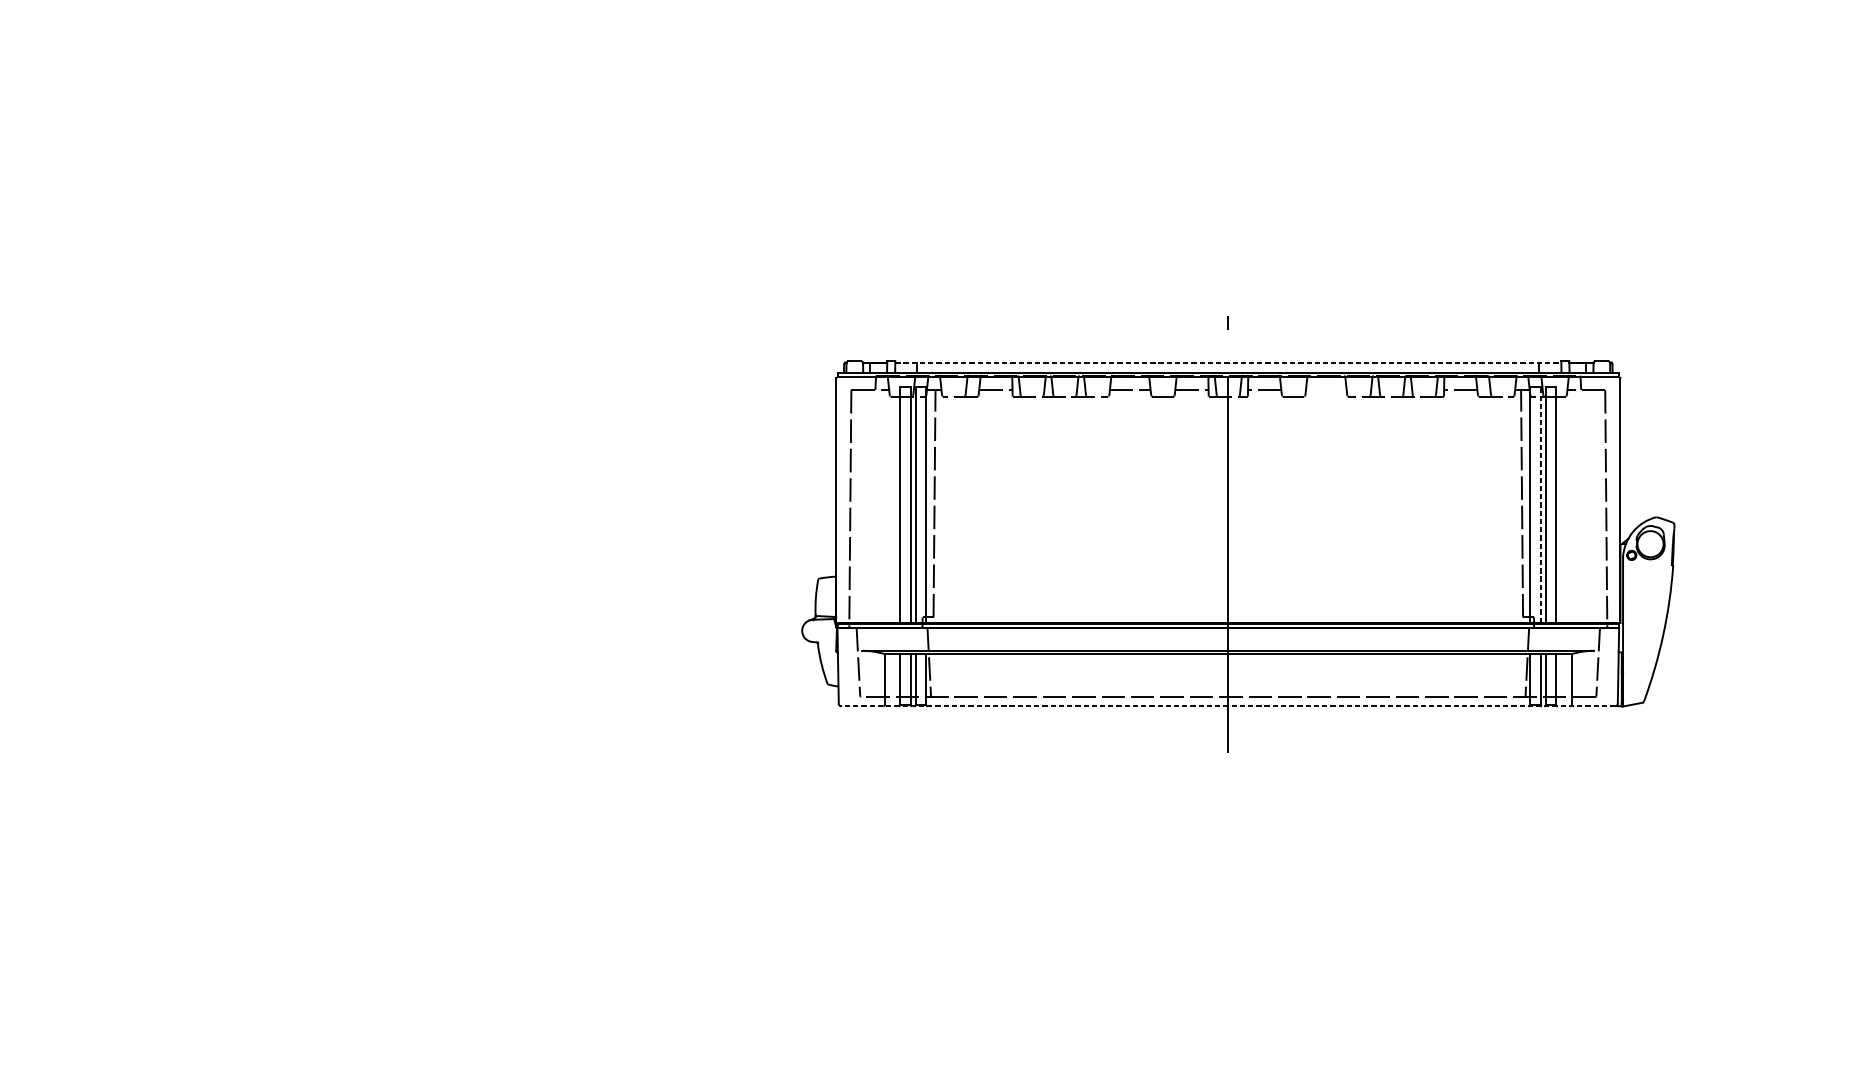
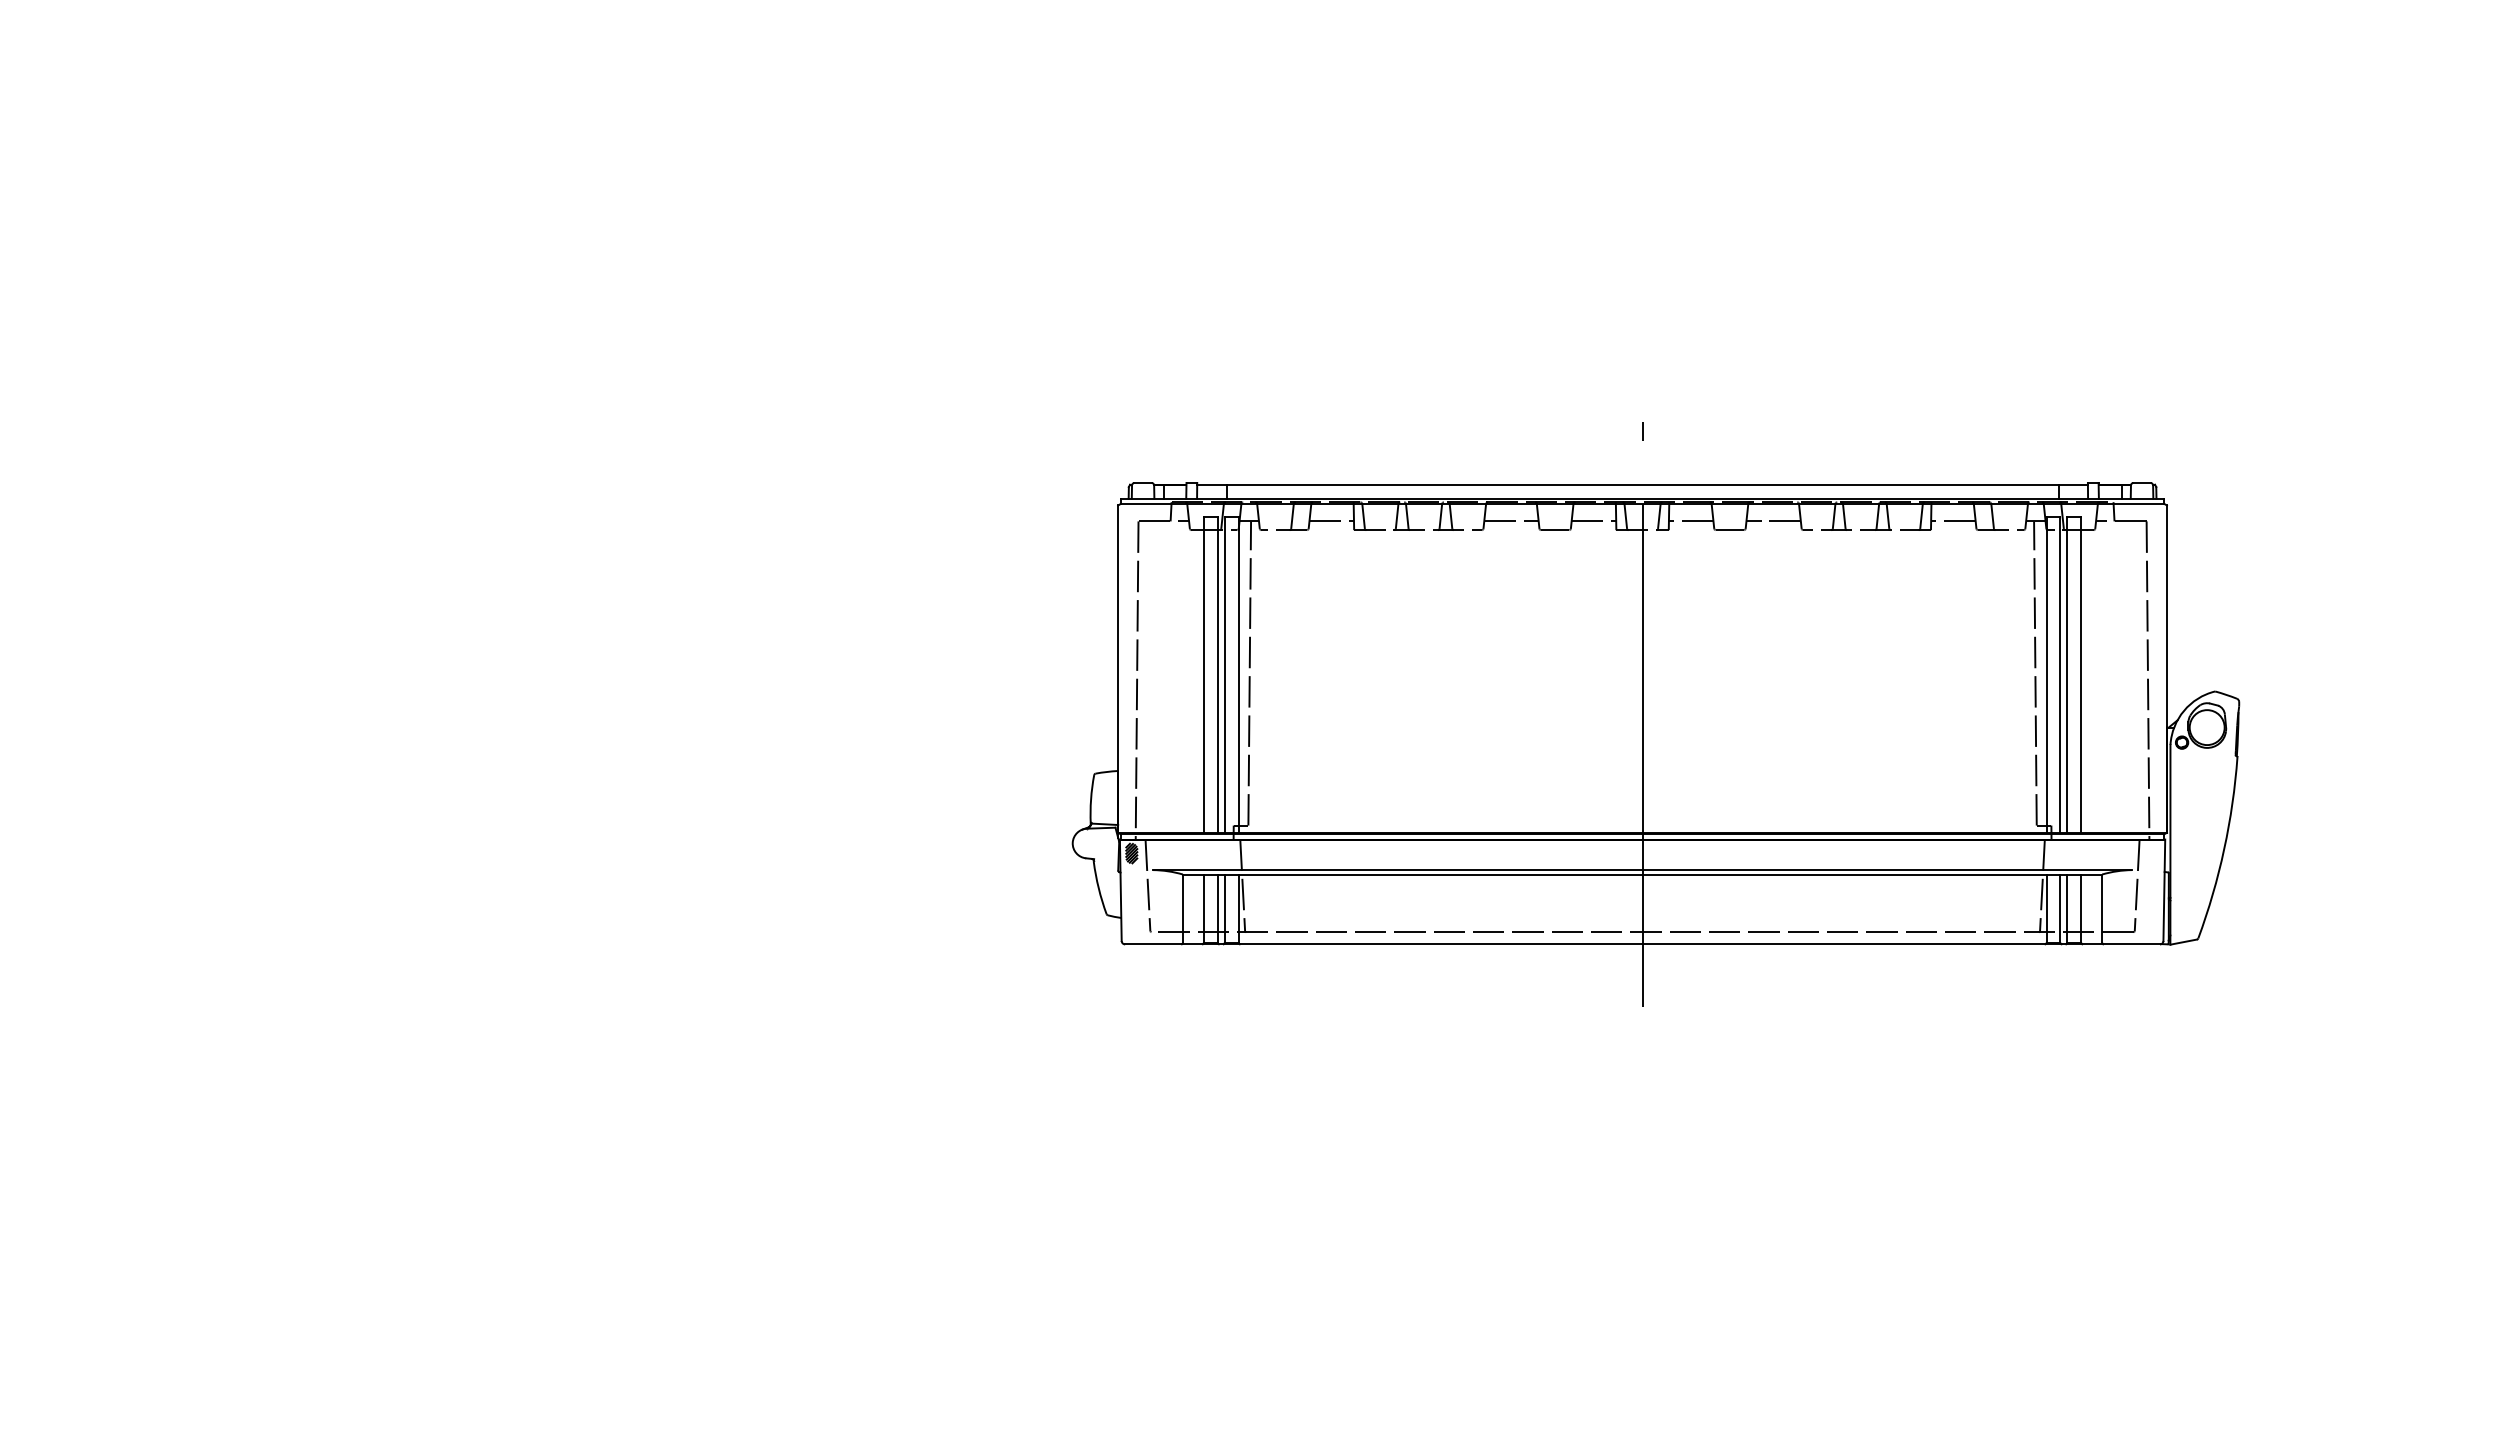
line: (1229, 362) -> (1643, 484), dashed -> solid
line: (1326, 390) -> (1773, 521), added
line: (1540, 504) -> (2060, 674), dashed -> solid
hatch: (846, 638) -> (1131, 853), added
line: (1228, 706) -> (1642, 944), dashed -> solid

